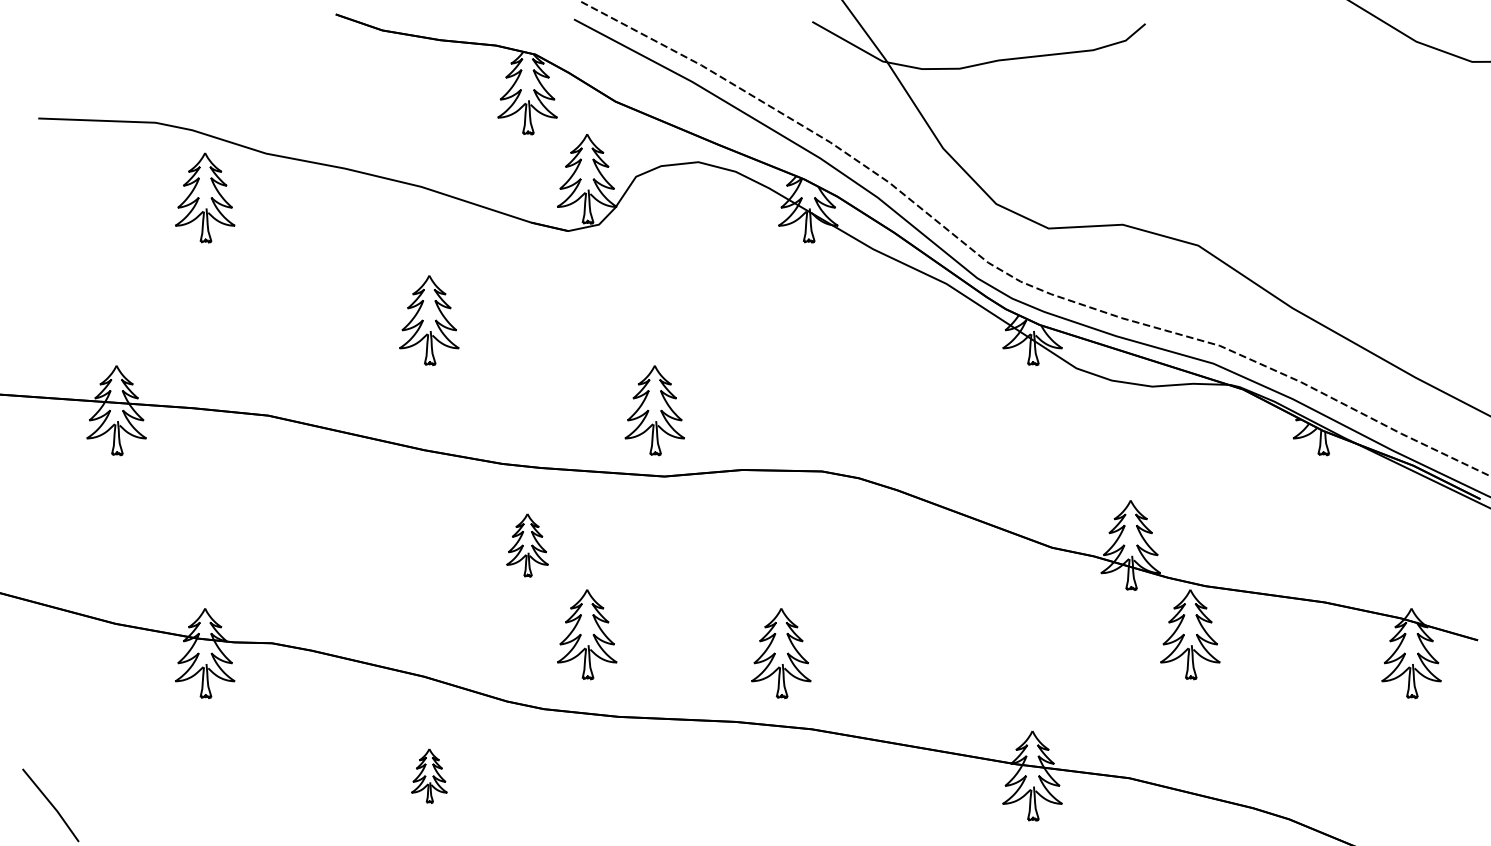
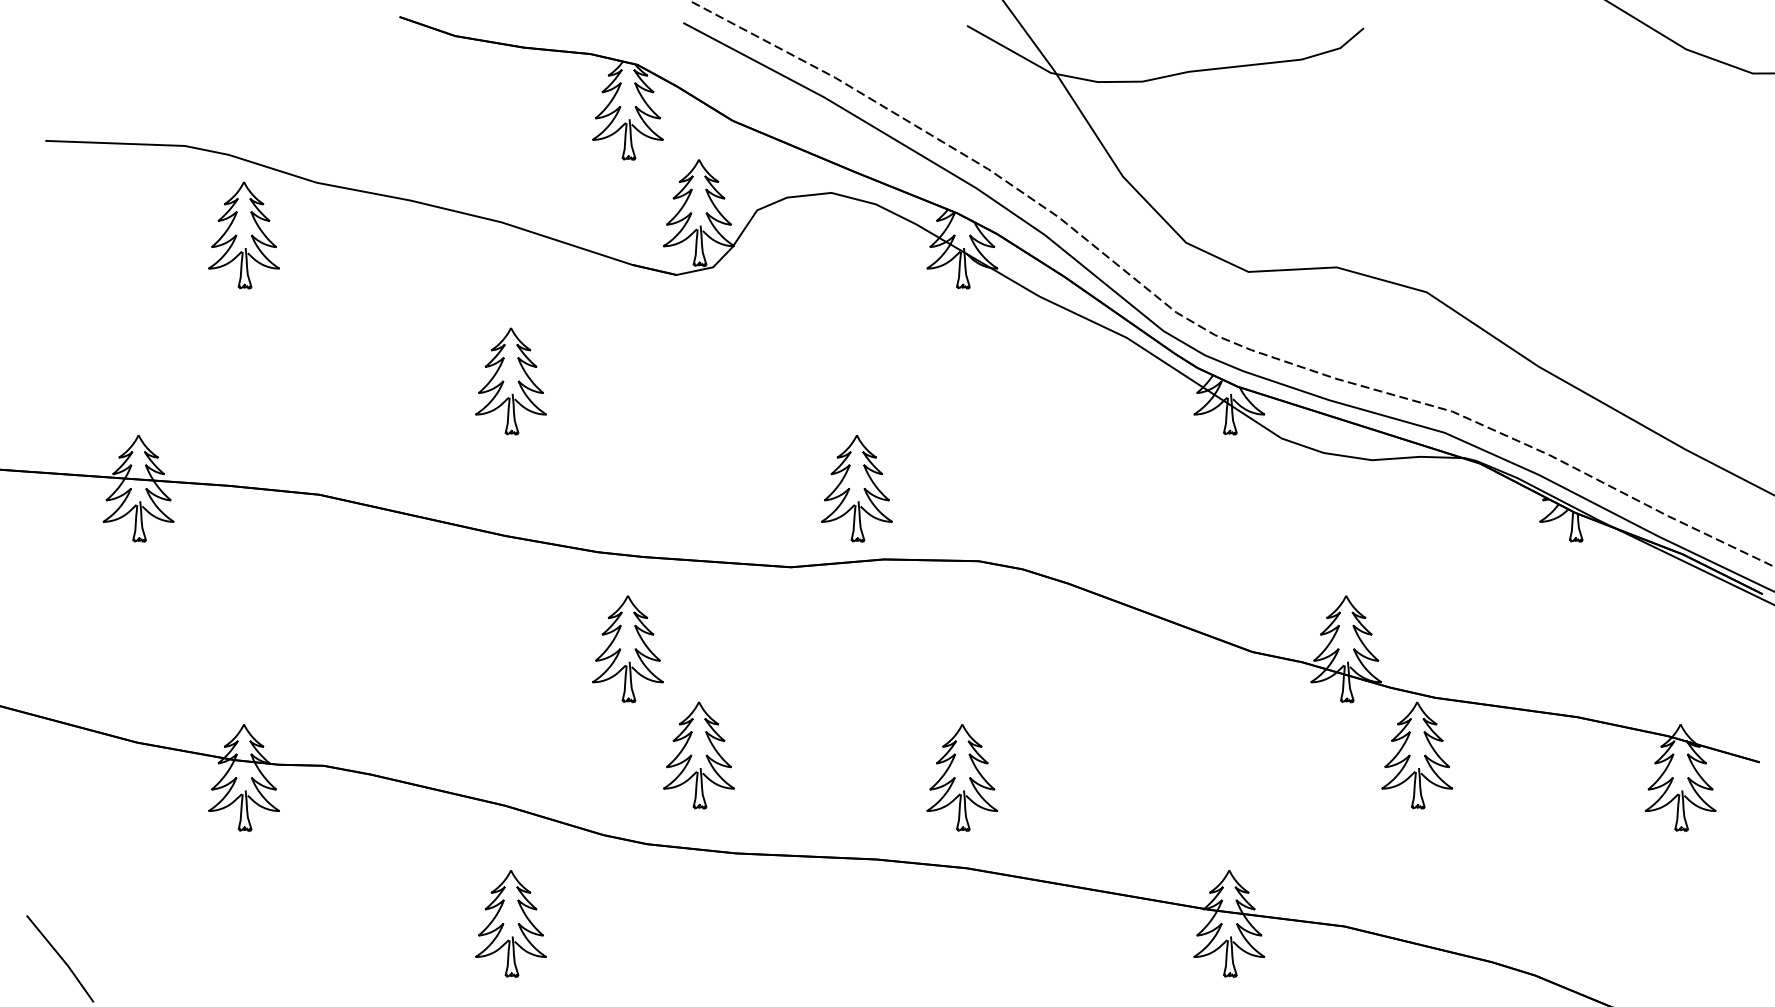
part: (654, 410) -> (856, 488), moved
part: (527, 545) -> (627, 649), size x1.43
part: (781, 653) -> (962, 777), moved
part: (429, 775) -> (511, 923), size x1.67

